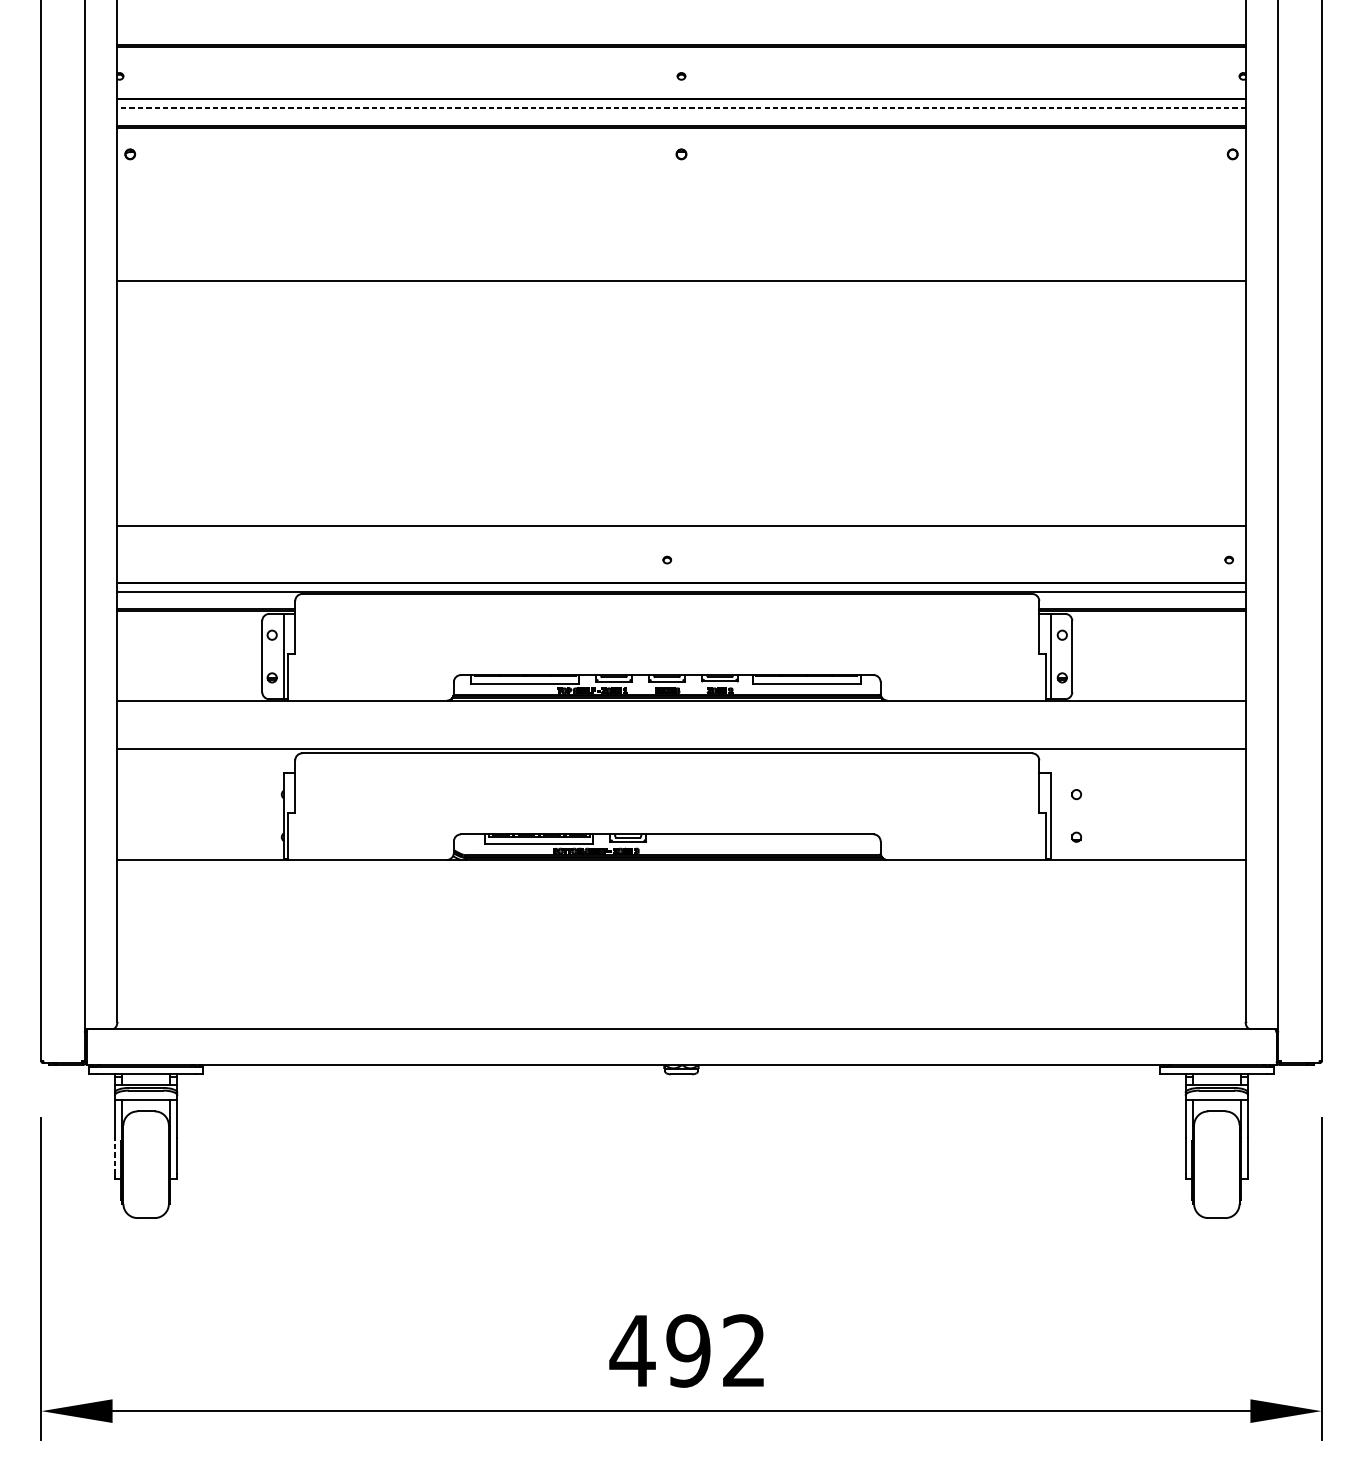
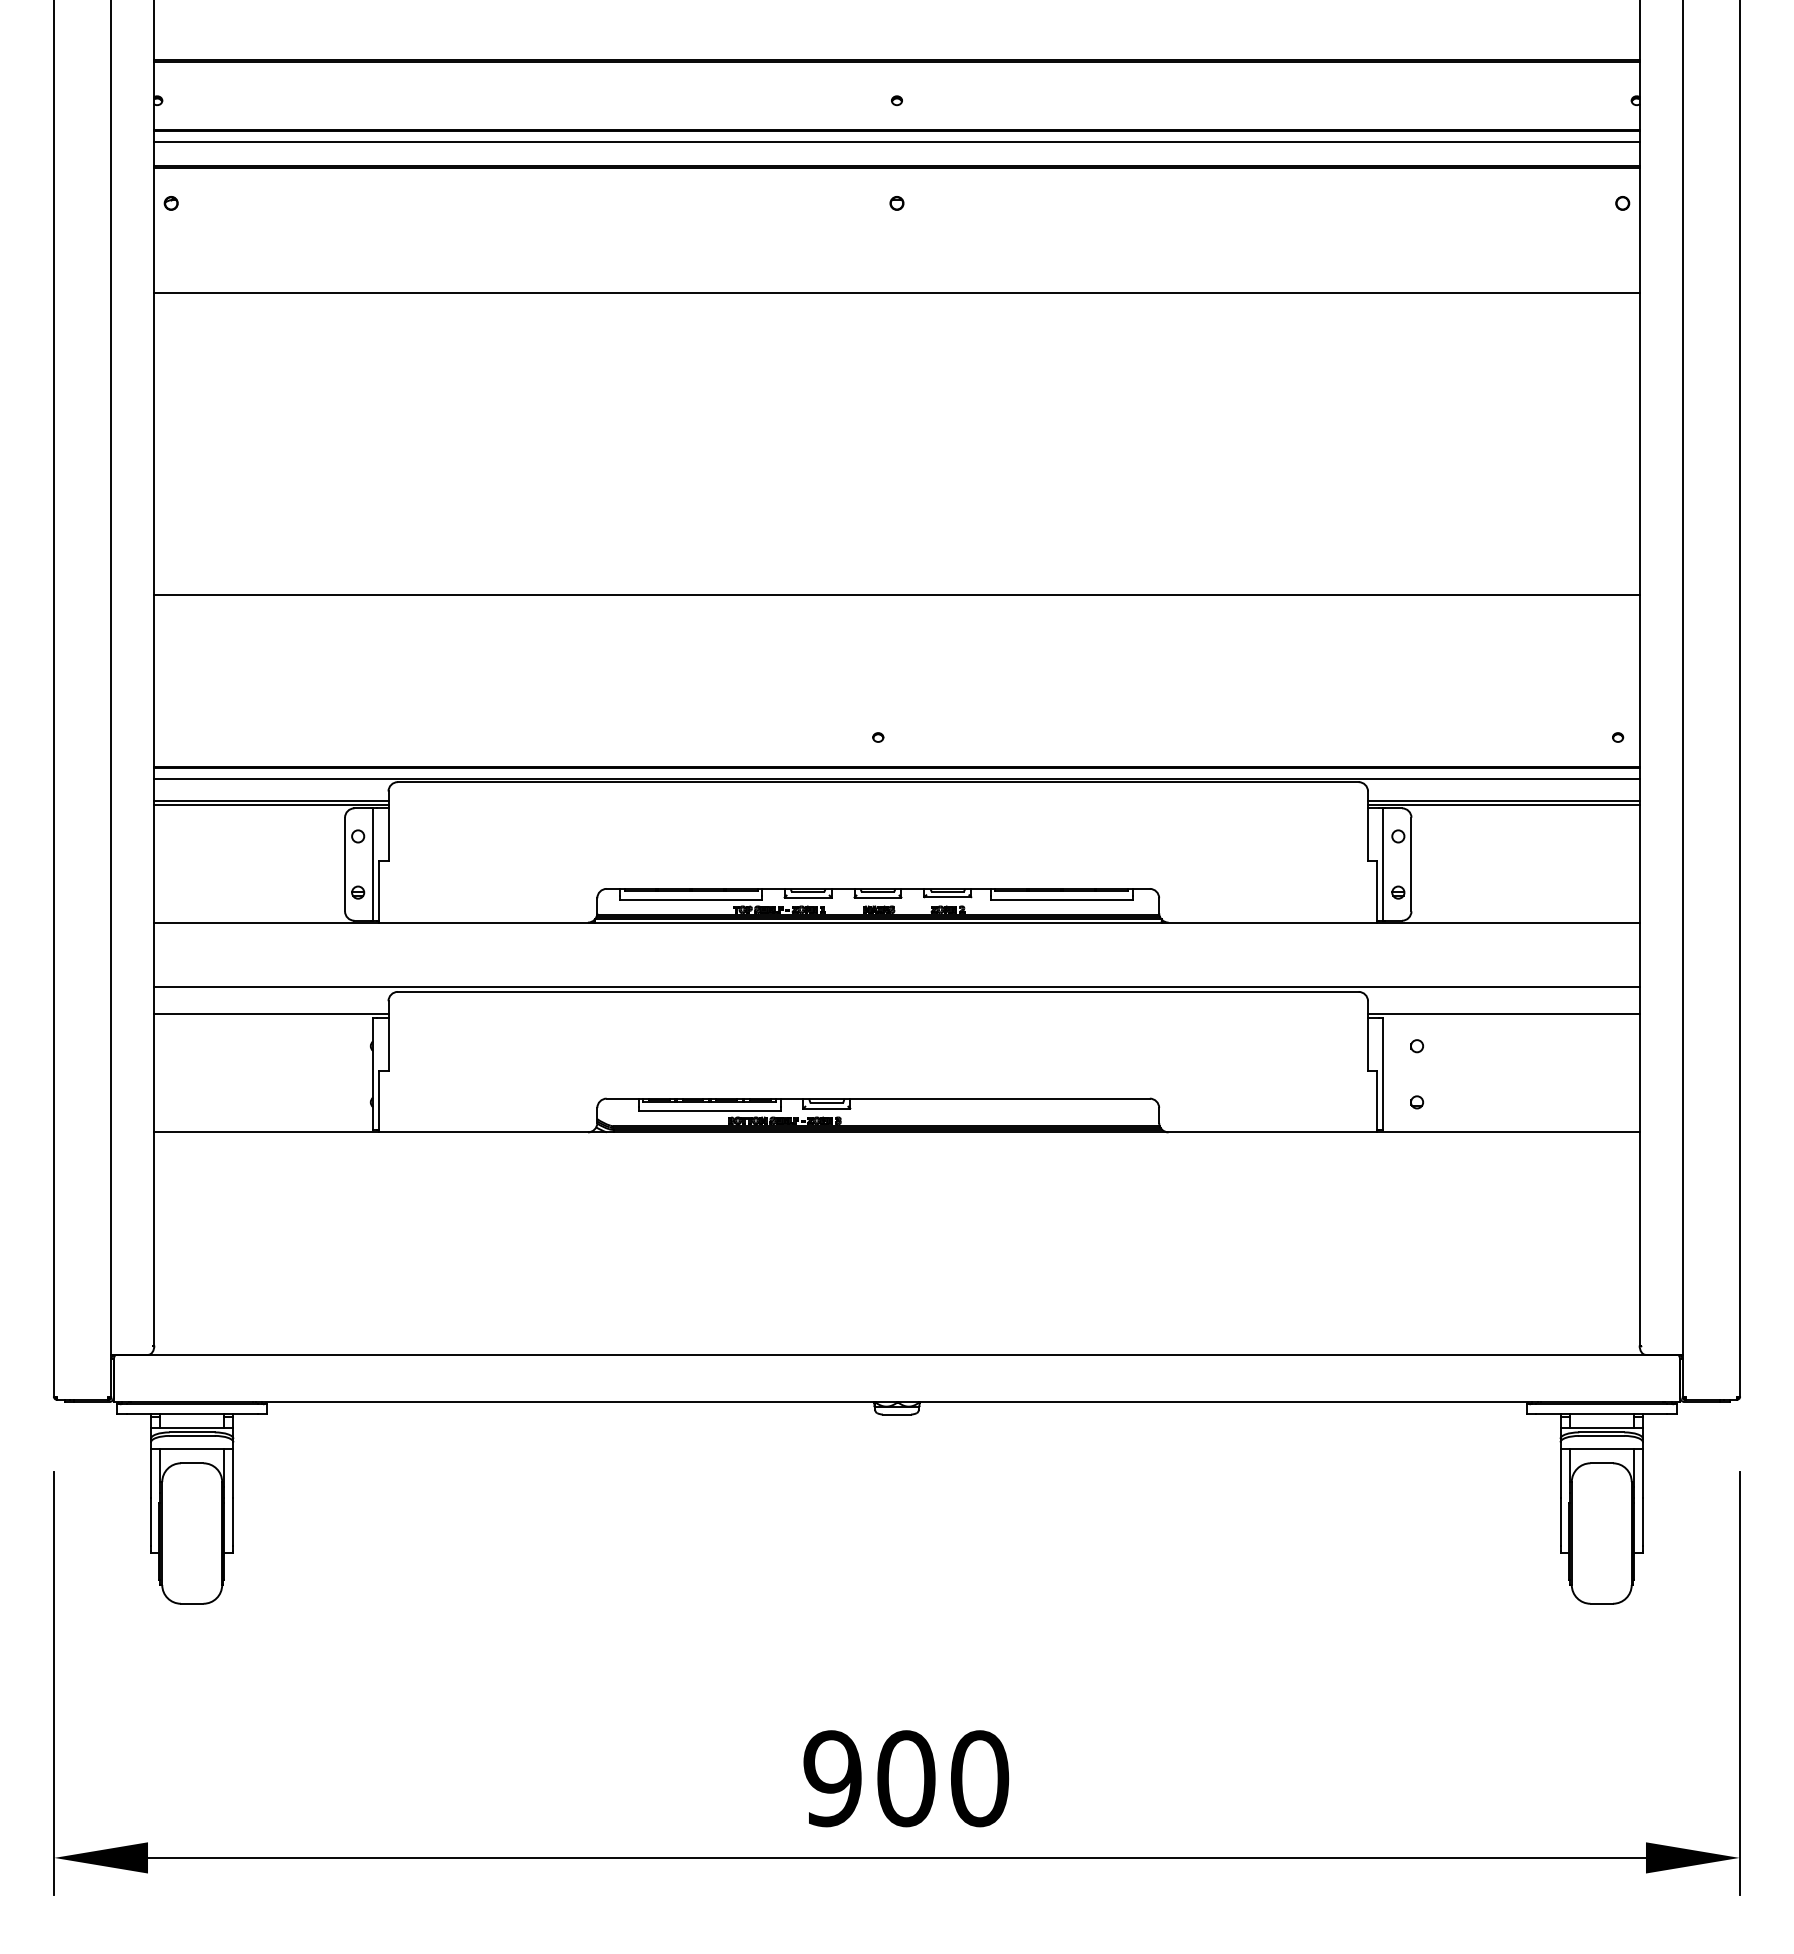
line: (681, 108) -> (896, 142), dashed -> solid
line: (681, 281) -> (896, 293), moved
line: (681, 525) -> (896, 595), moved
line: (205, 769) -> (270, 1013), added
line: (1142, 769) -> (1504, 1013), added
line: (115, 1155) -> (151, 1521), dashed -> solid
text: (687, 1350) -> (905, 1778), 492 -> 900

